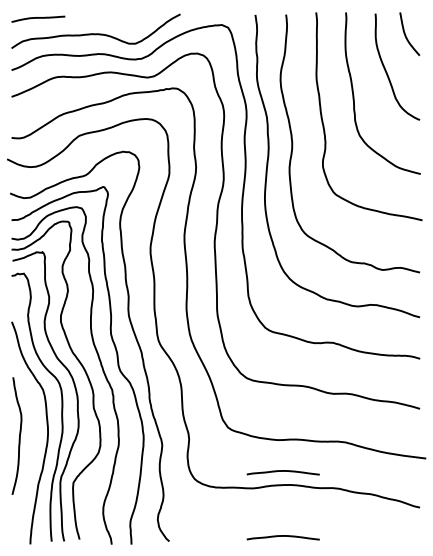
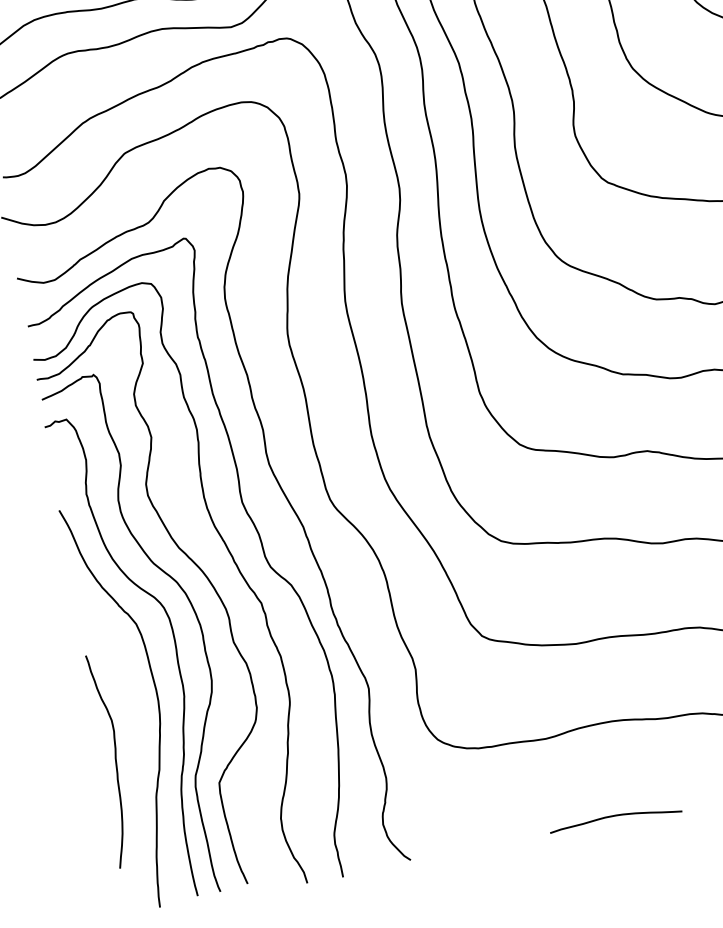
curve: (19, 435) -> (114, 759), moved
curve: (282, 471) -> (594, 699), removed

